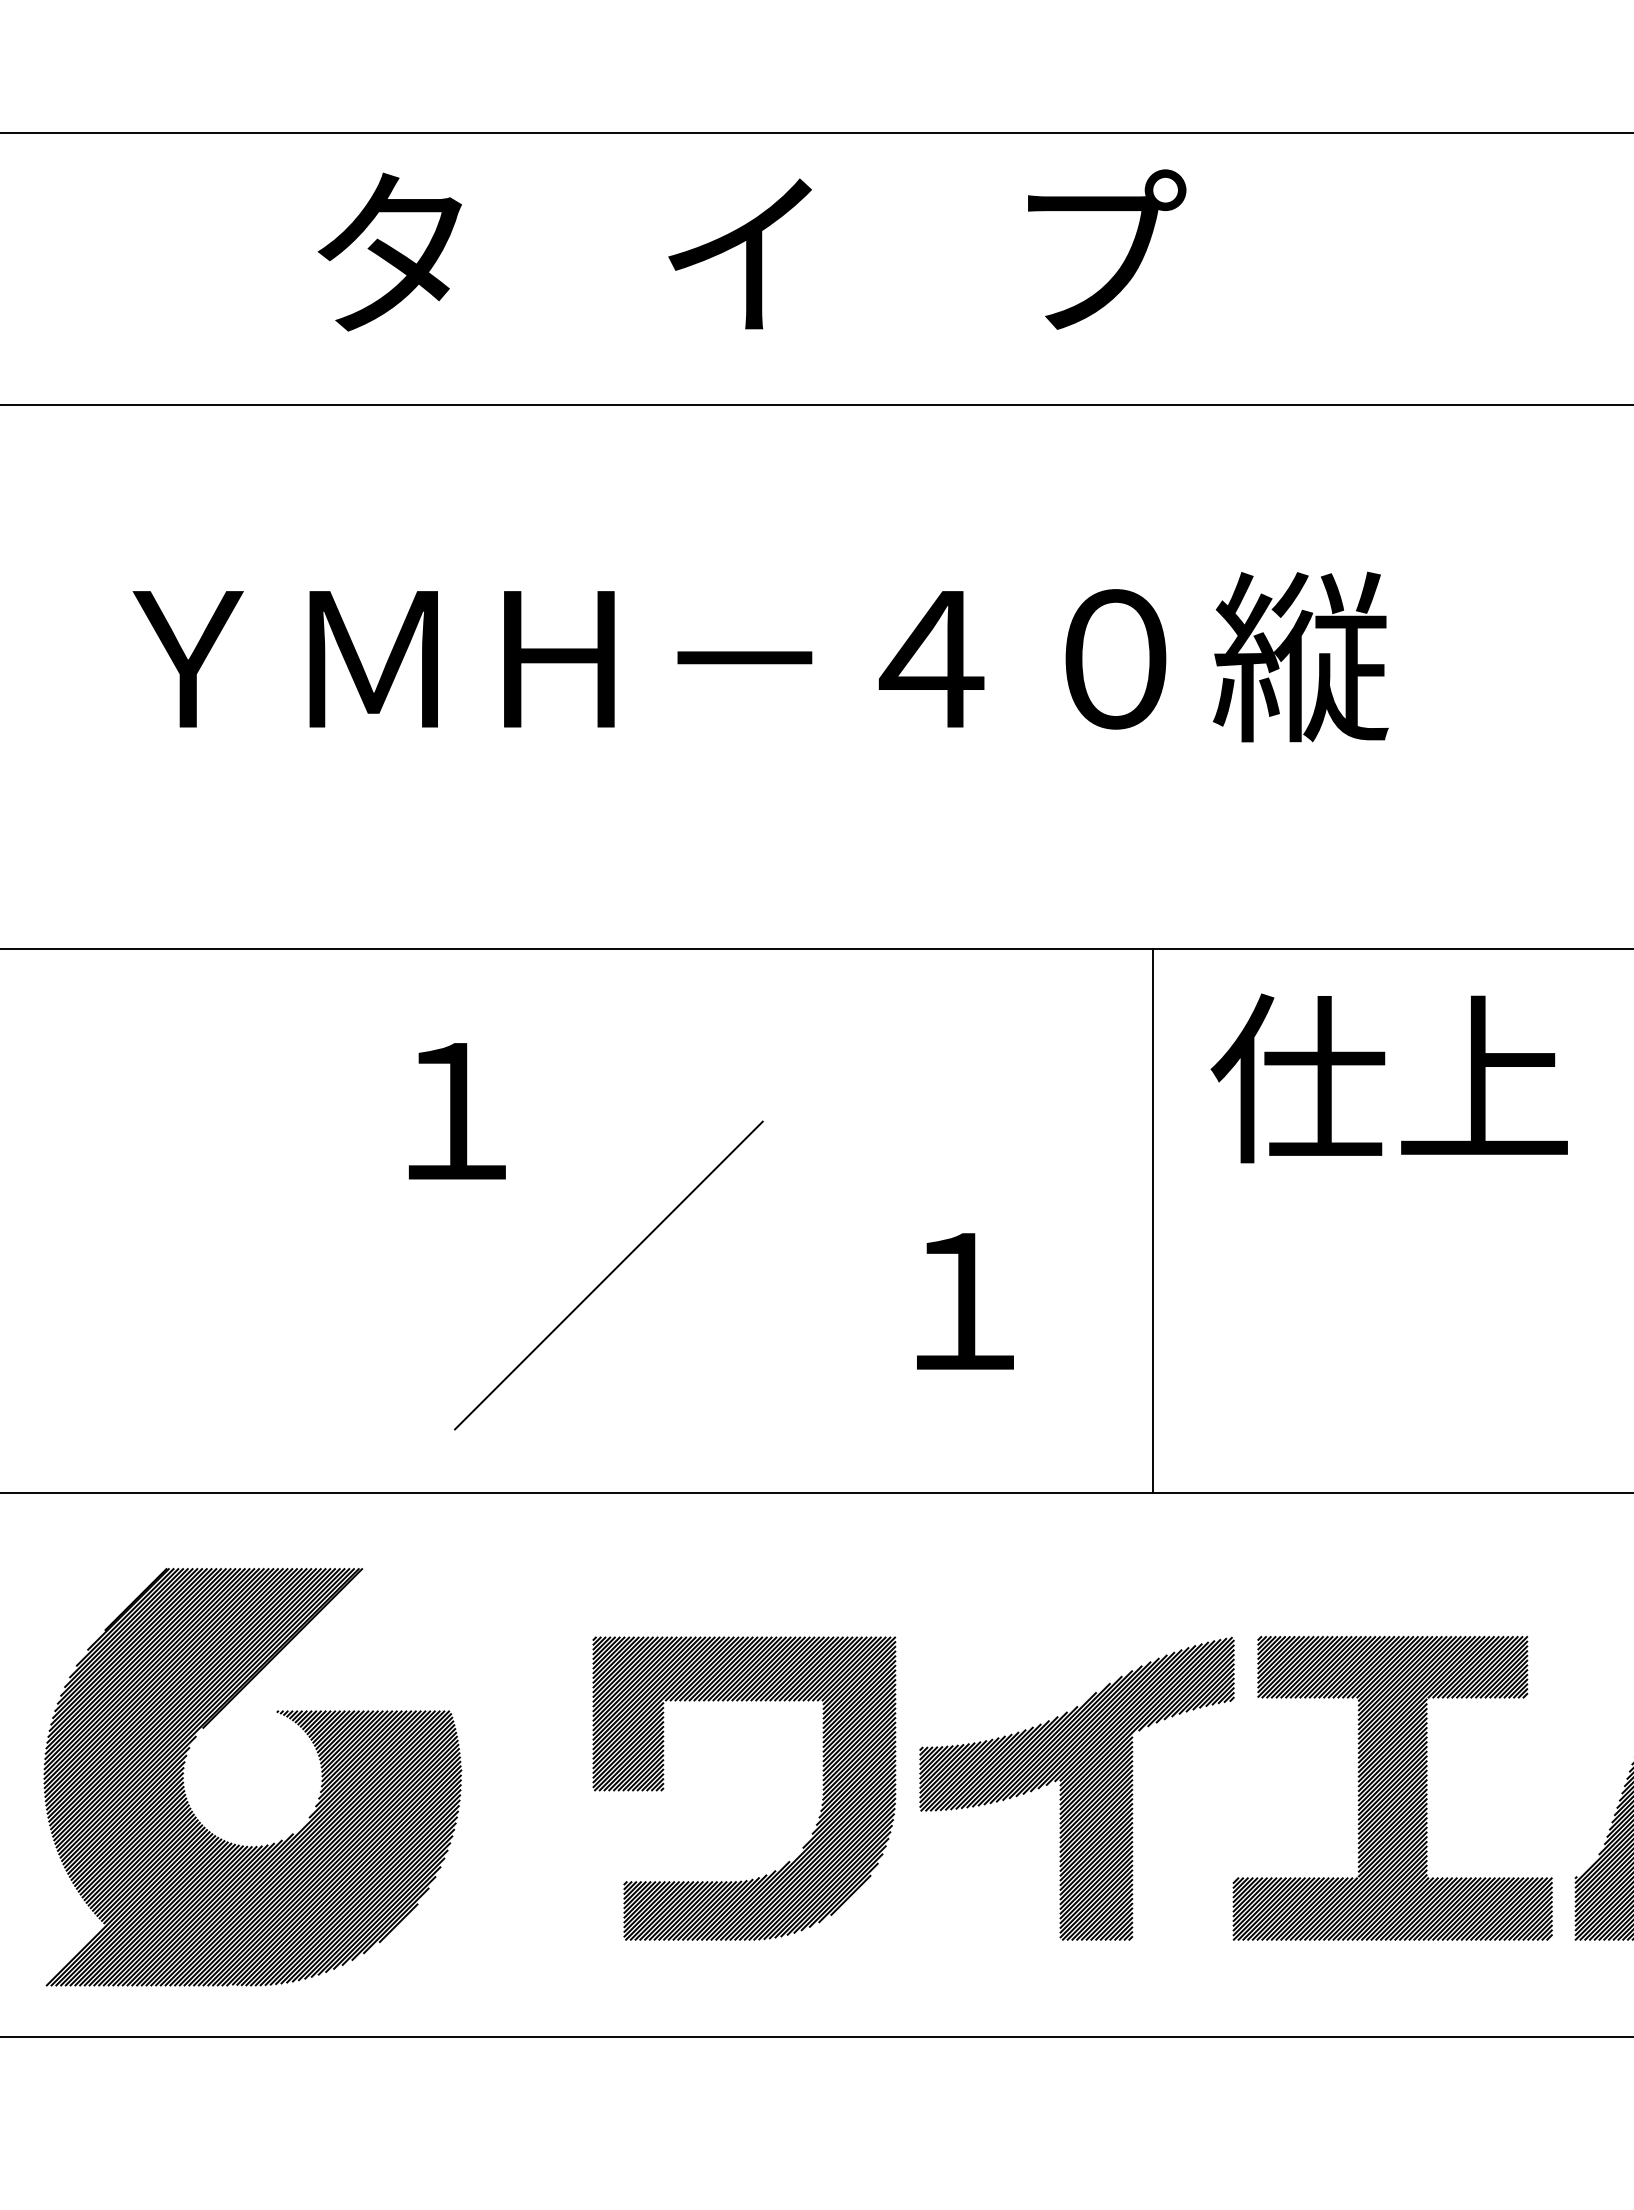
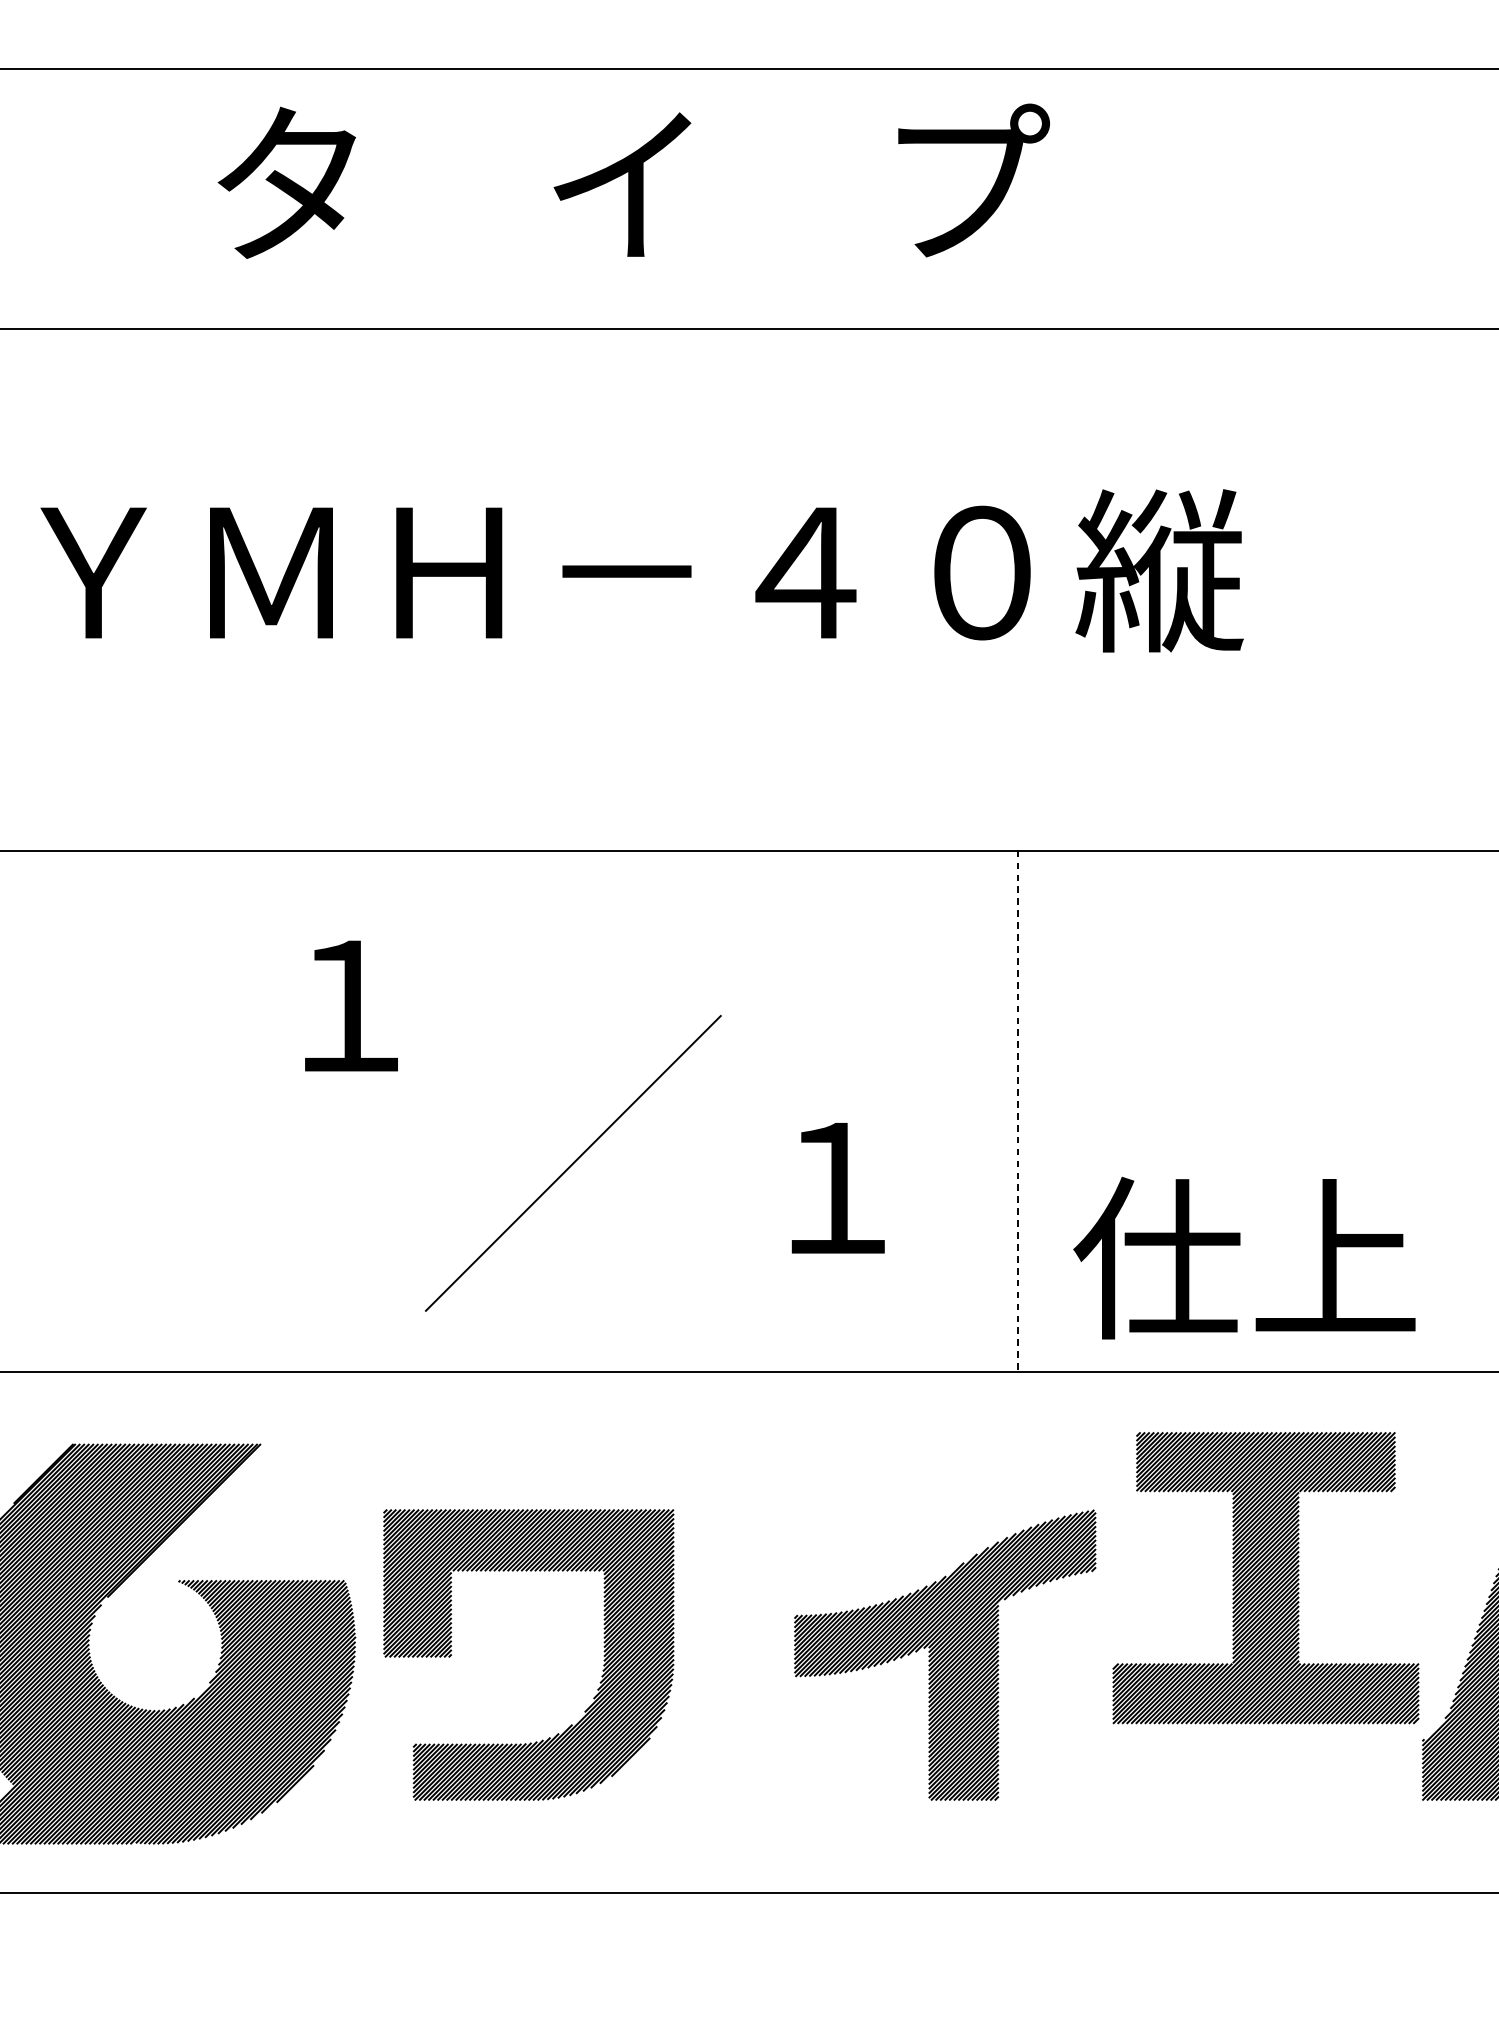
text: (1388, 1078) -> (1243, 1258), moved
line: (1152, 1221) -> (1017, 1111), solid -> dashed
line: (608, 1275) -> (572, 1163), moved
part: (1392, 1787) -> (1265, 1577), moved
part: (822, 1789) -> (603, 1655), moved

